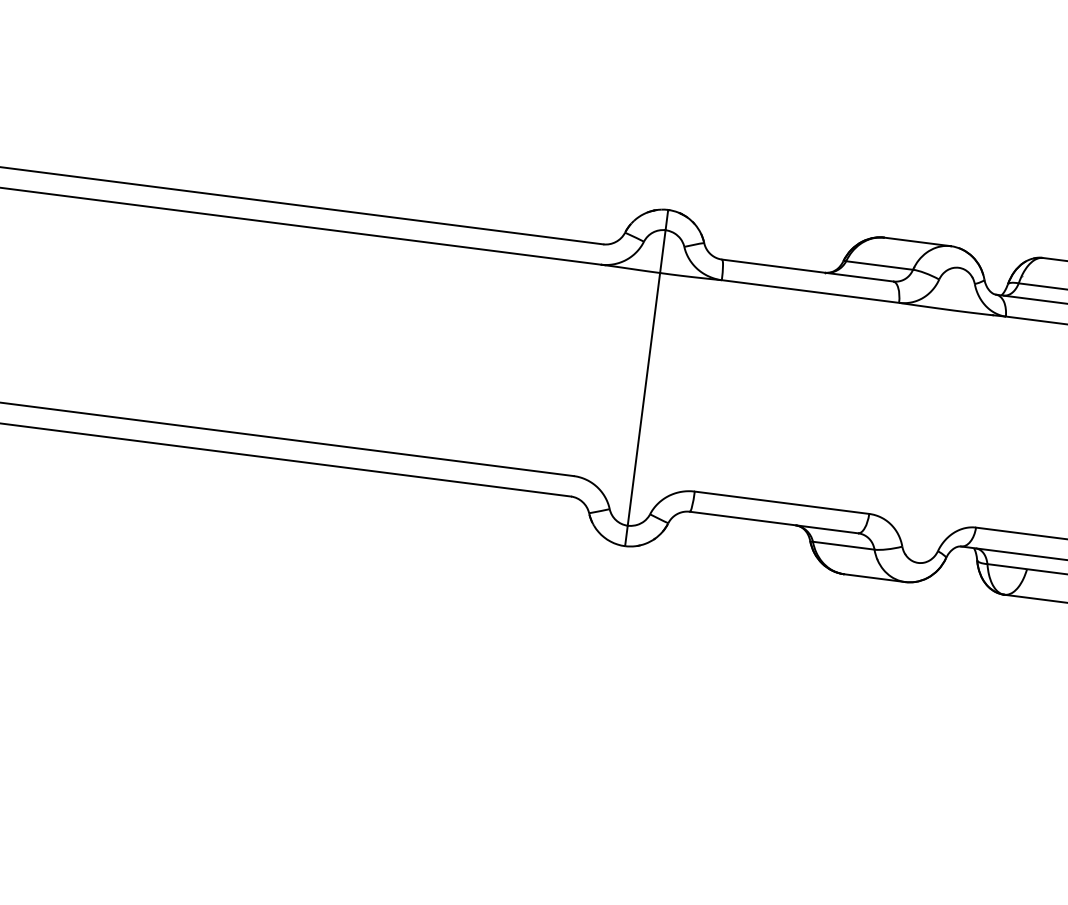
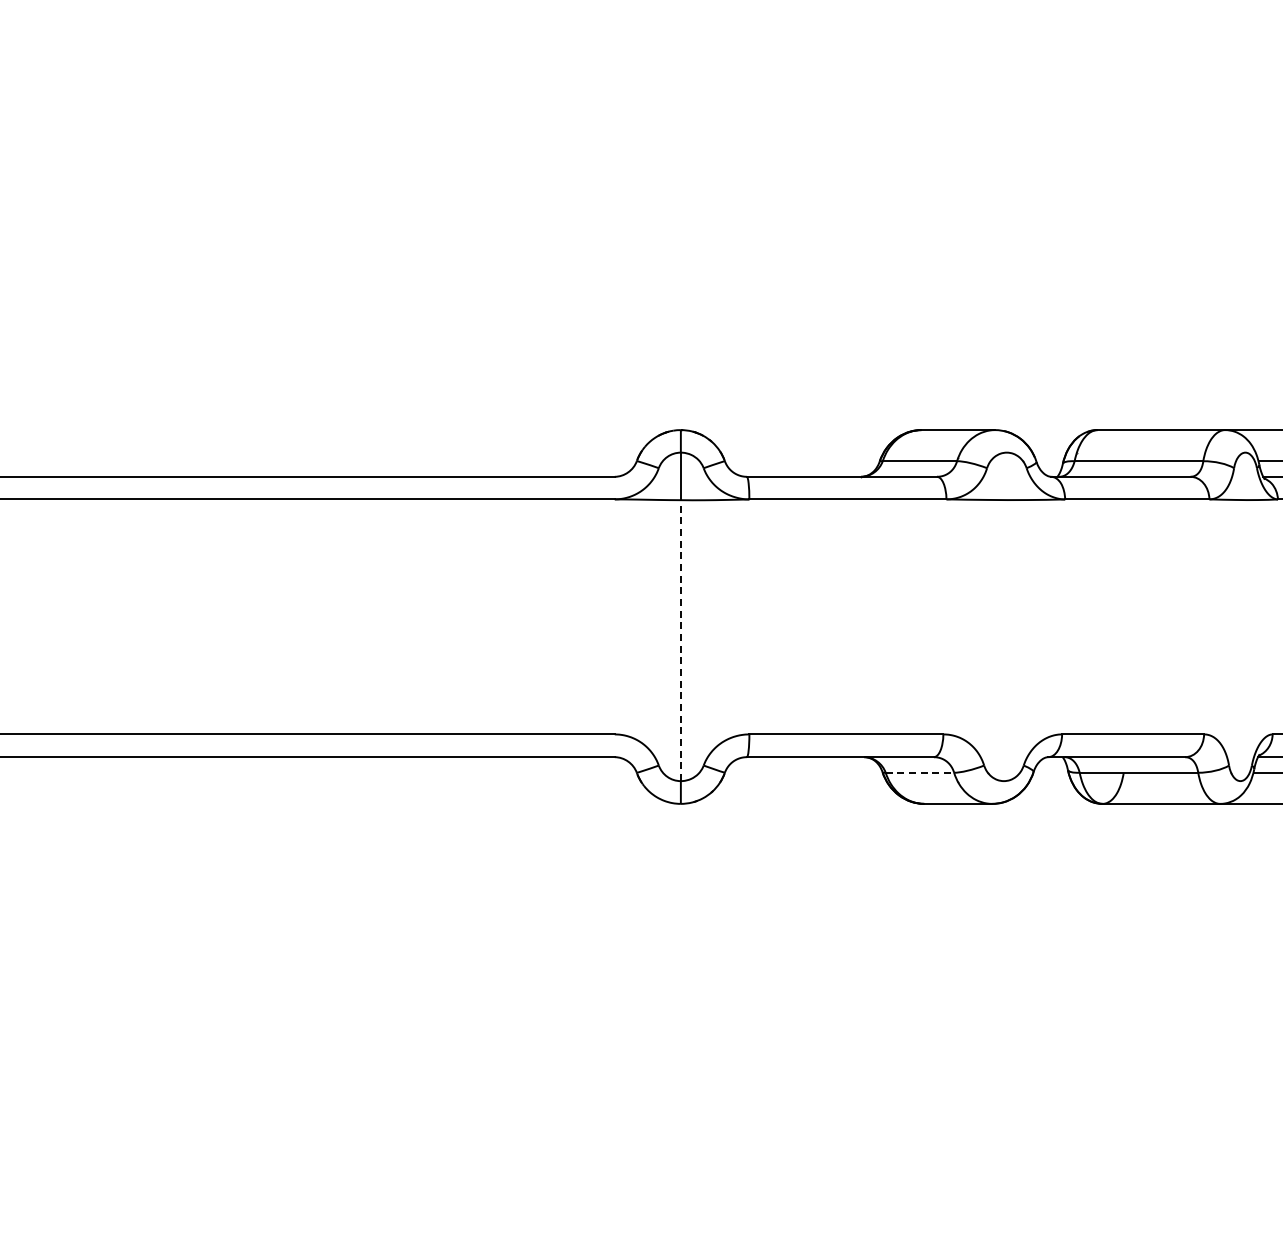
line: (643, 399) -> (680, 640), solid -> dashed
line: (844, 545) -> (920, 772), solid -> dashed

